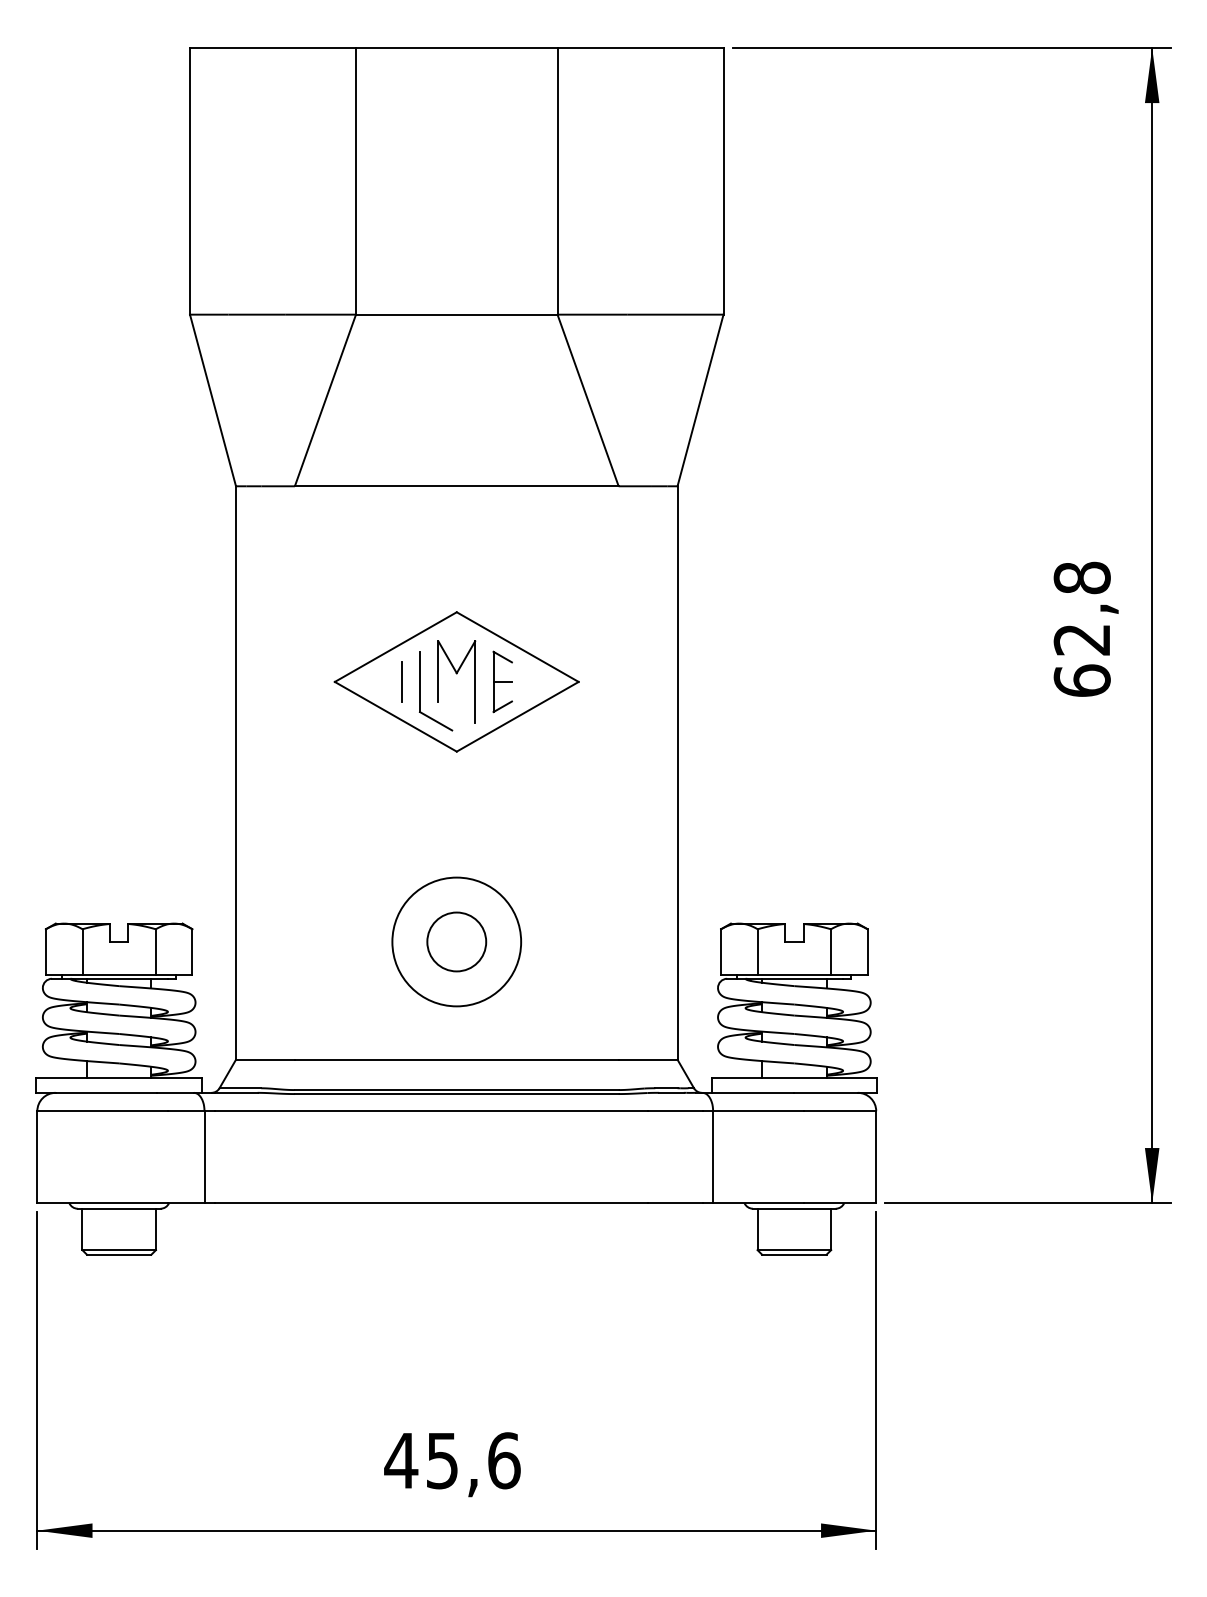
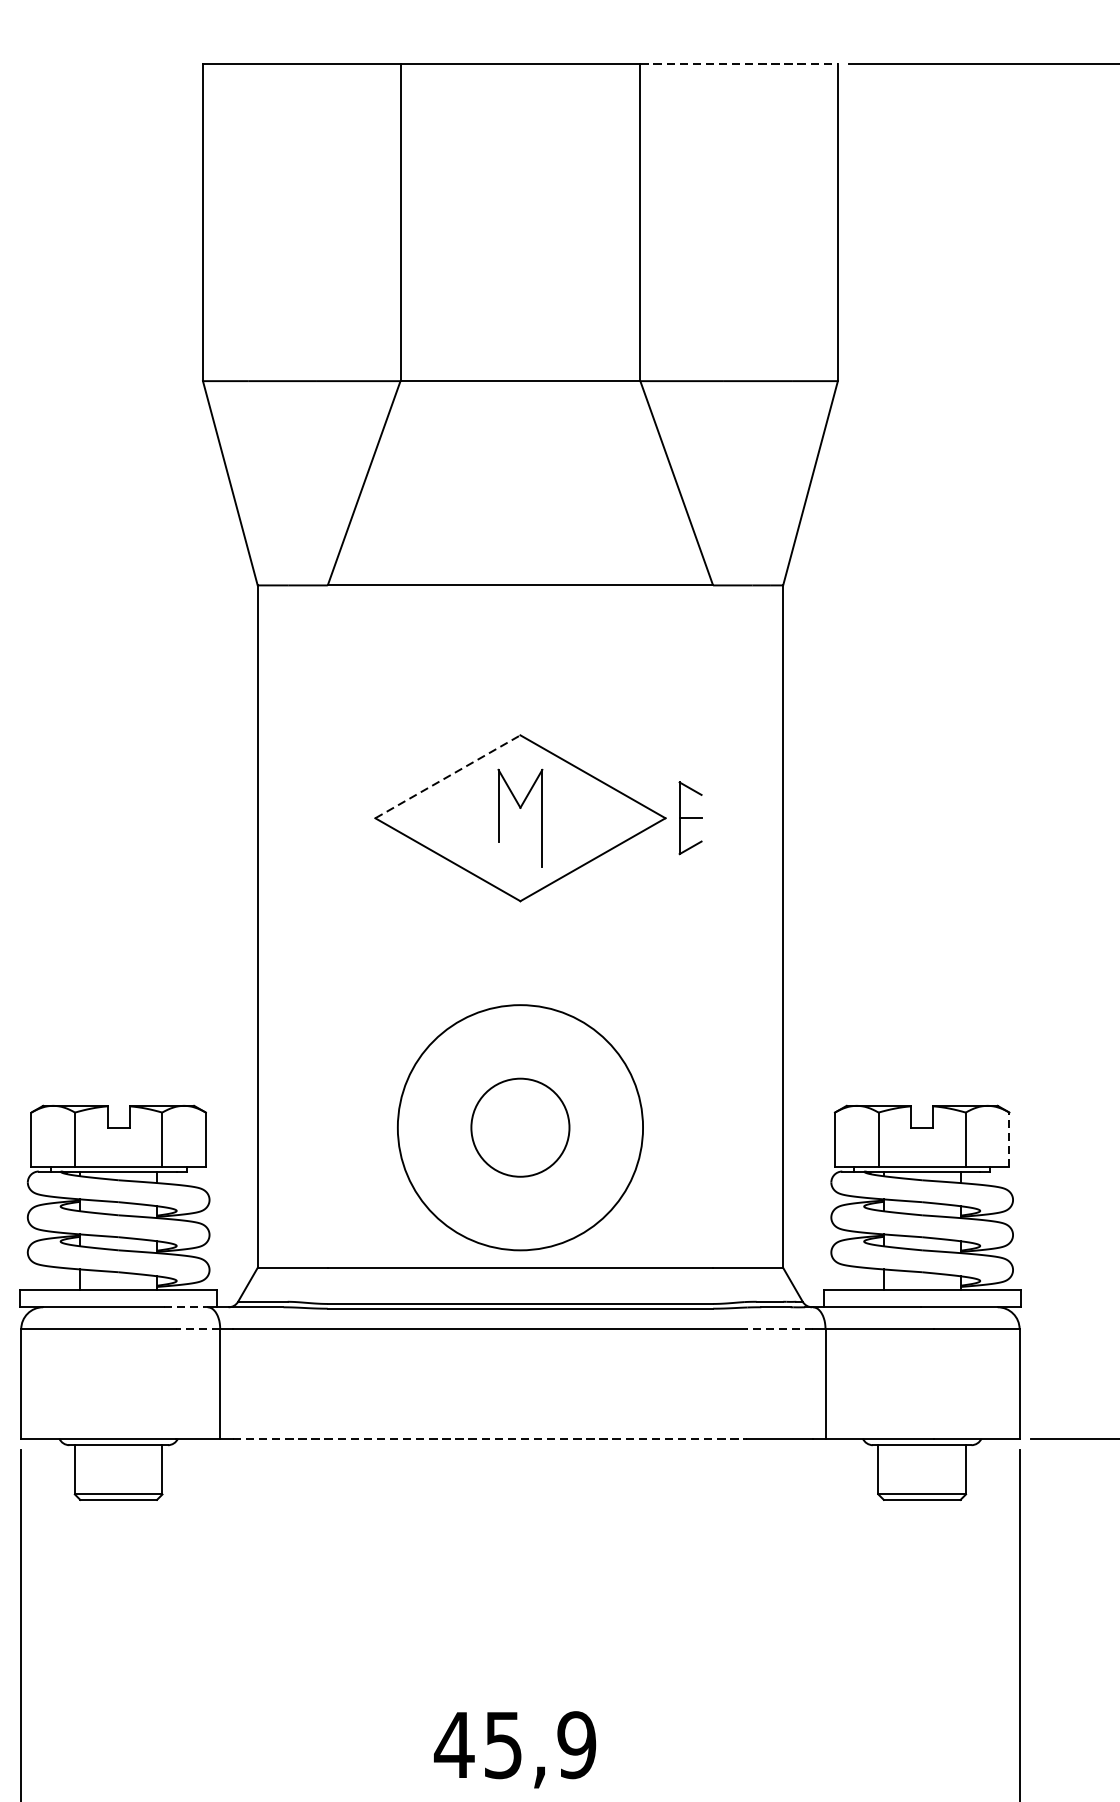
line: (640, 47) -> (739, 63), solid -> dashed
line: (396, 646) -> (448, 776), solid -> dashed
line: (401, 681) -> (454, 817), removed
part: (502, 681) -> (690, 817), moved
part: (420, 691) -> (477, 829), removed
circle: (456, 941) -> (520, 1127), size x1.4
circle: (456, 941) -> (520, 1127), size x1.6
line: (867, 952) -> (1009, 1140), solid -> dashed
line: (176, 1092) -> (186, 1306), solid -> dashed
line: (185, 1111) -> (197, 1329), solid -> dashed
line: (675, 1111) -> (780, 1329), solid -> dashed
line: (431, 1203) -> (490, 1438), solid -> dashed
text: (503, 1460) -> (576, 1744), 45,6 -> 45,9

